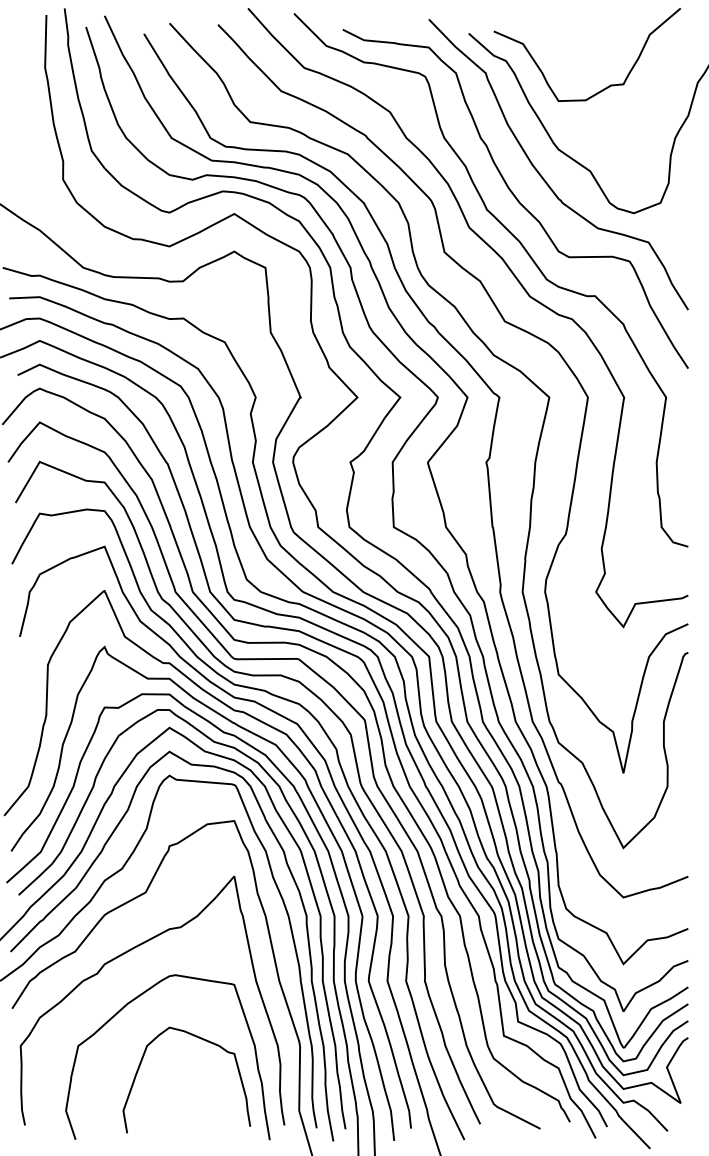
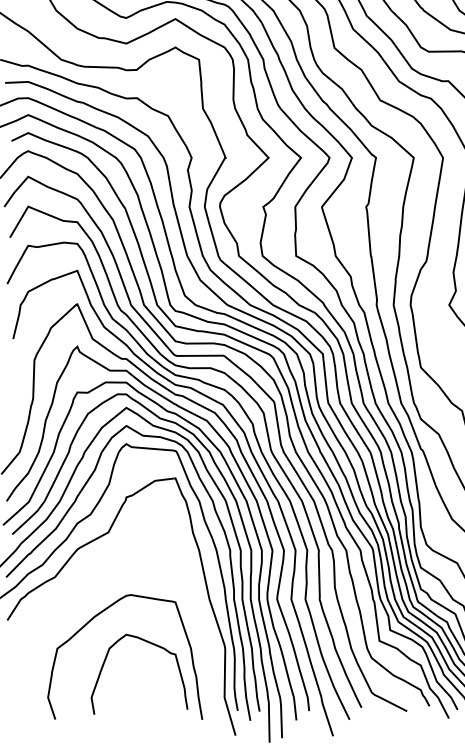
curve: (126, 953) -> (93, 578), removed

